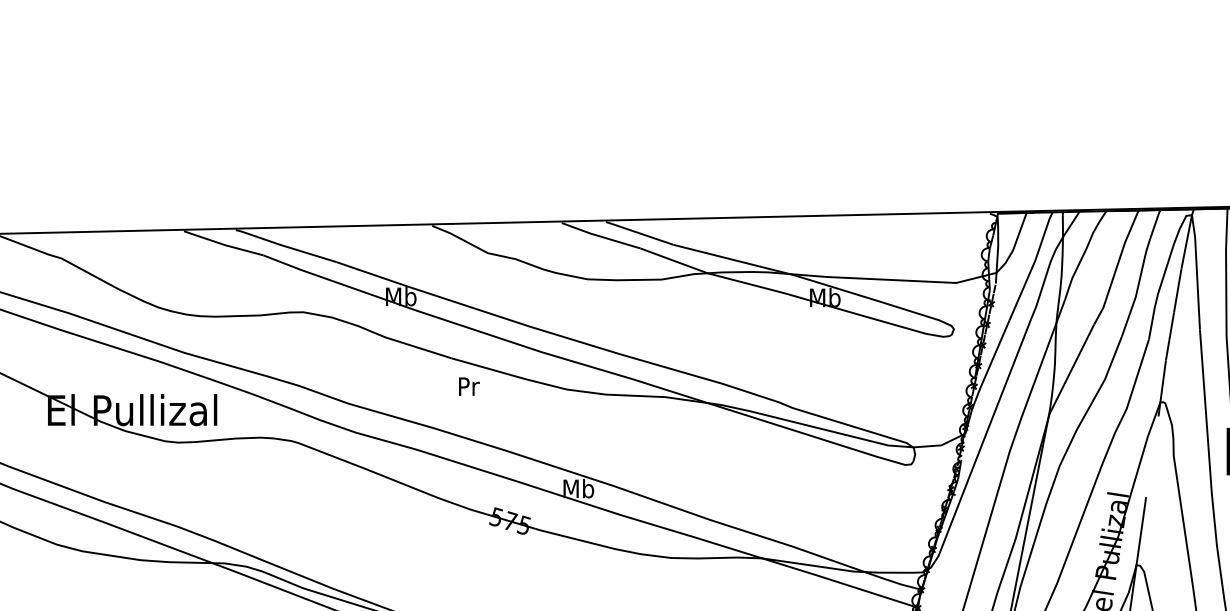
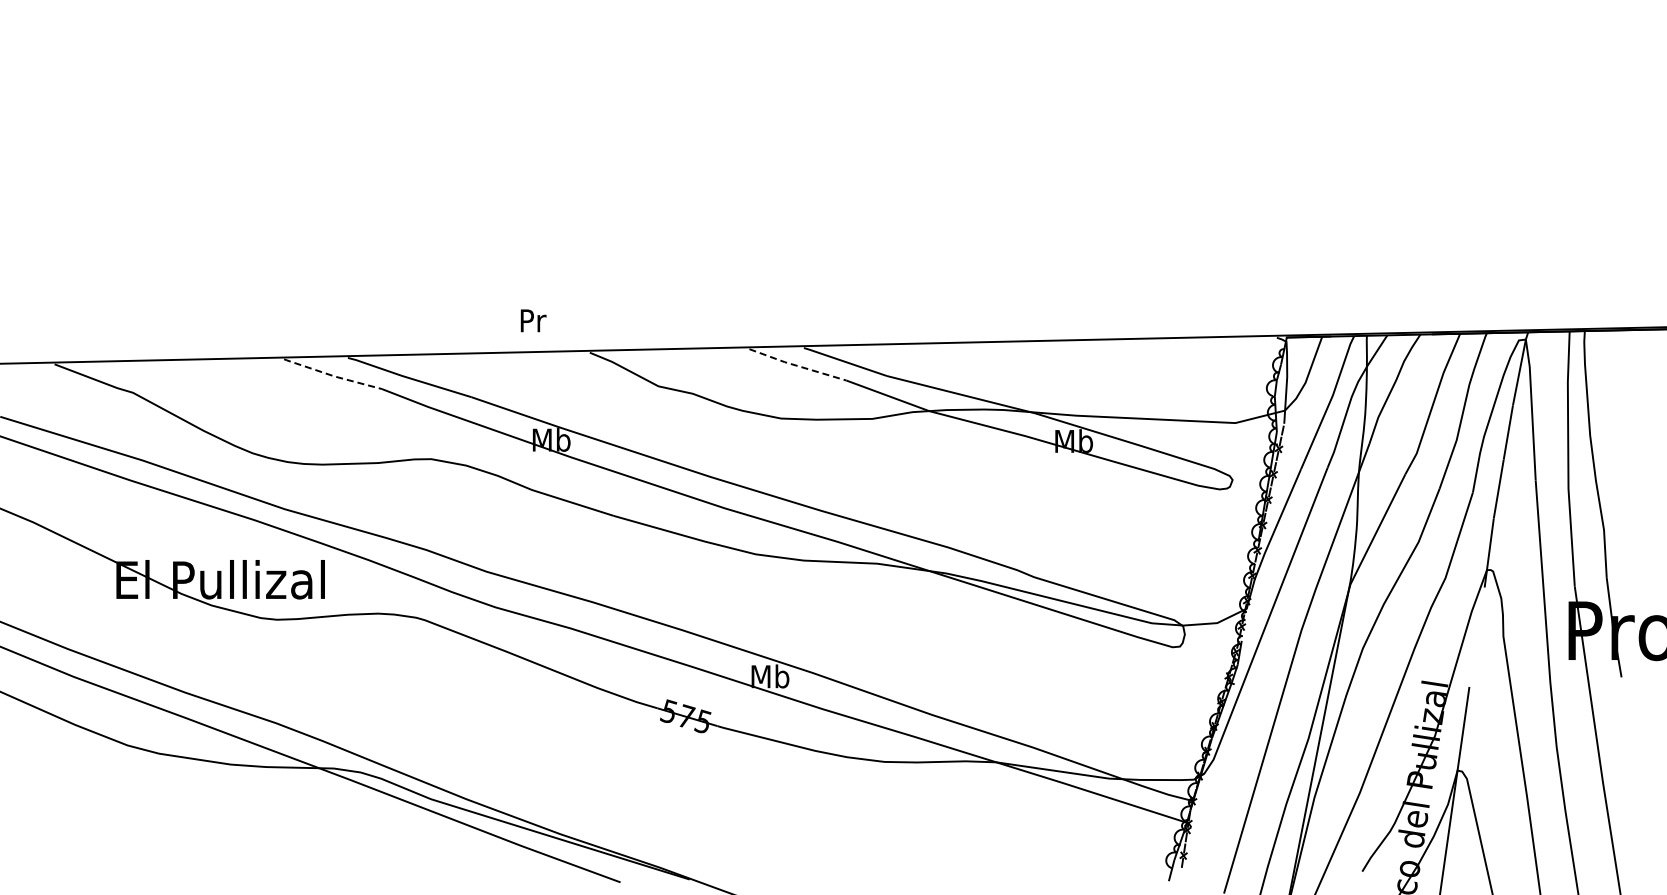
line: (600, 236) -> (797, 365), solid -> dashed
line: (224, 244) -> (333, 375), solid -> dashed
text: (469, 386) -> (533, 320), moved

